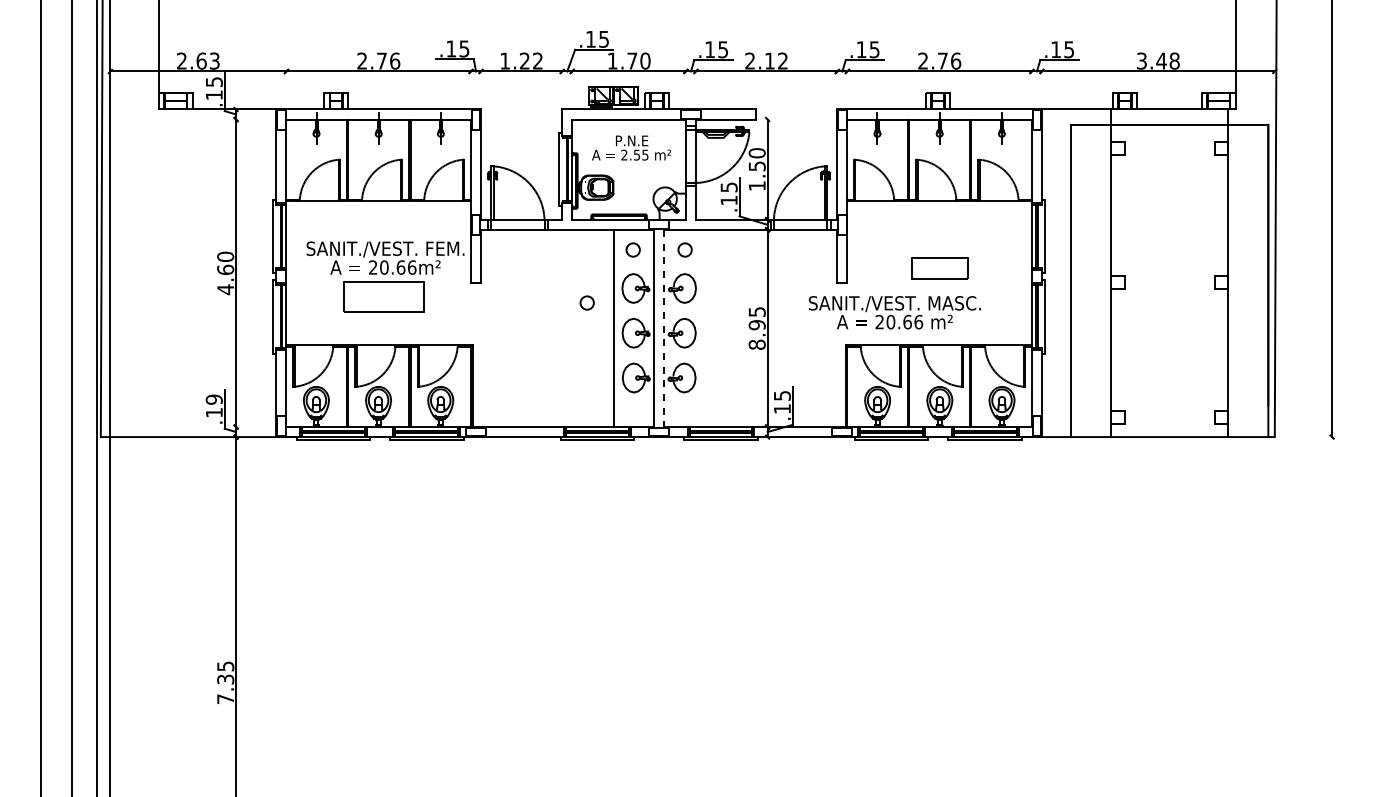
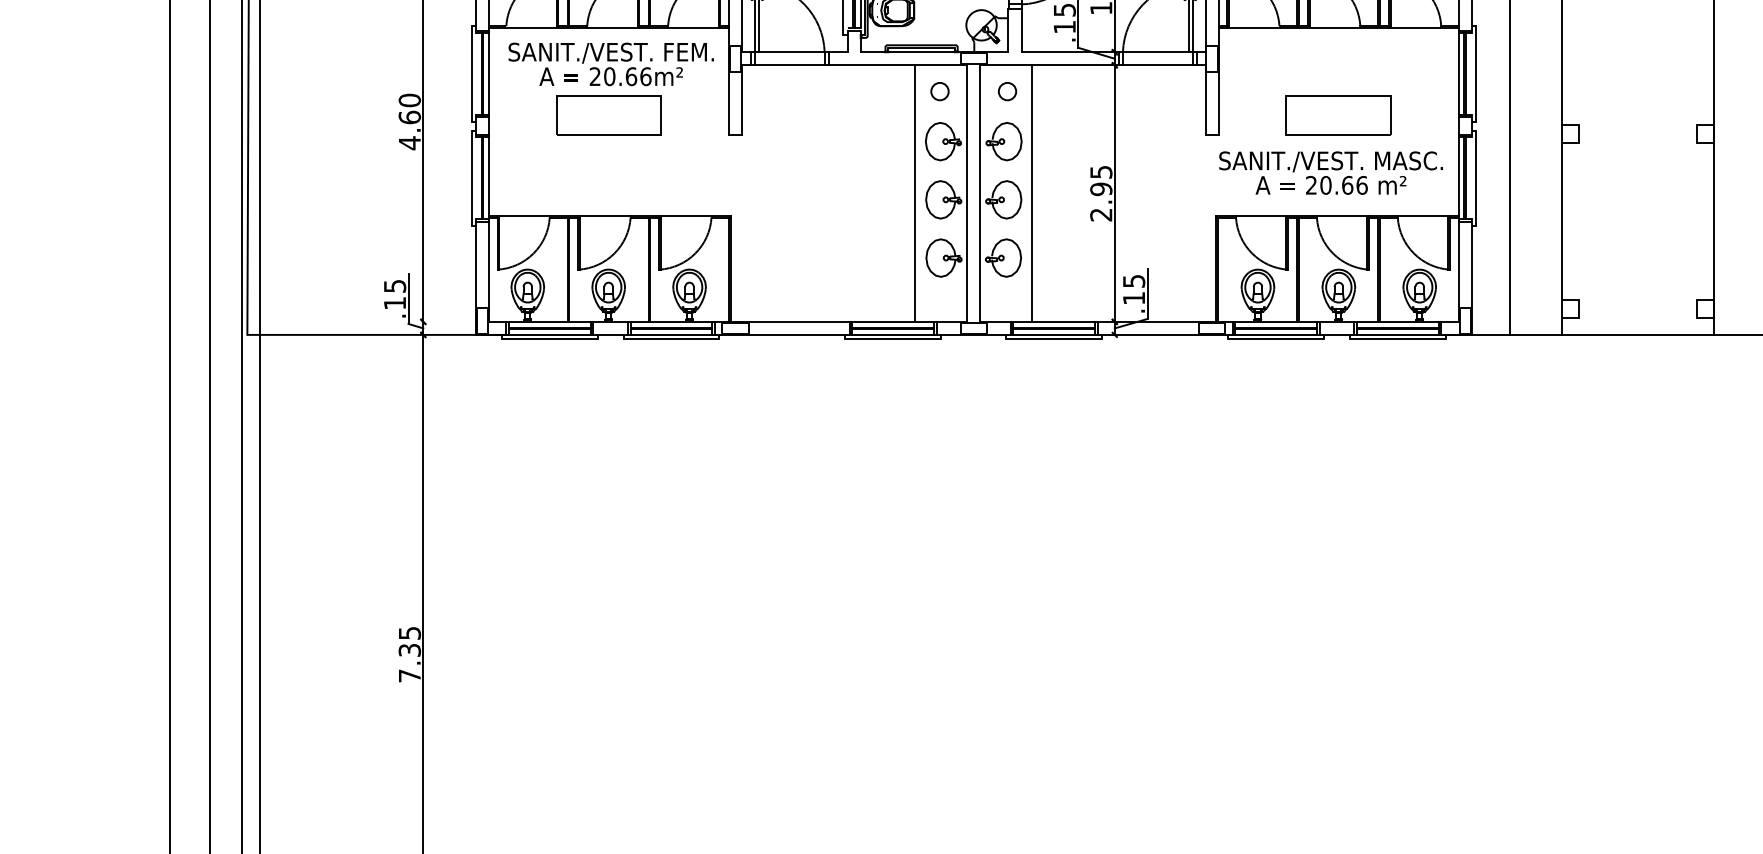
part: (939, 267) -> (1338, 114), size x1.43
part: (385, 276) -> (611, 88), moved
circle: (586, 302) -> (879, 159), removed
text: (894, 312) -> (1330, 172), moved
line: (664, 328) -> (980, 193), dashed -> solid
line: (704, 328) -> (1032, 193), added
text: (756, 344) -> (1100, 214), 8.95 -> 2.95
text: (213, 399) -> (393, 286), .19 -> .15

